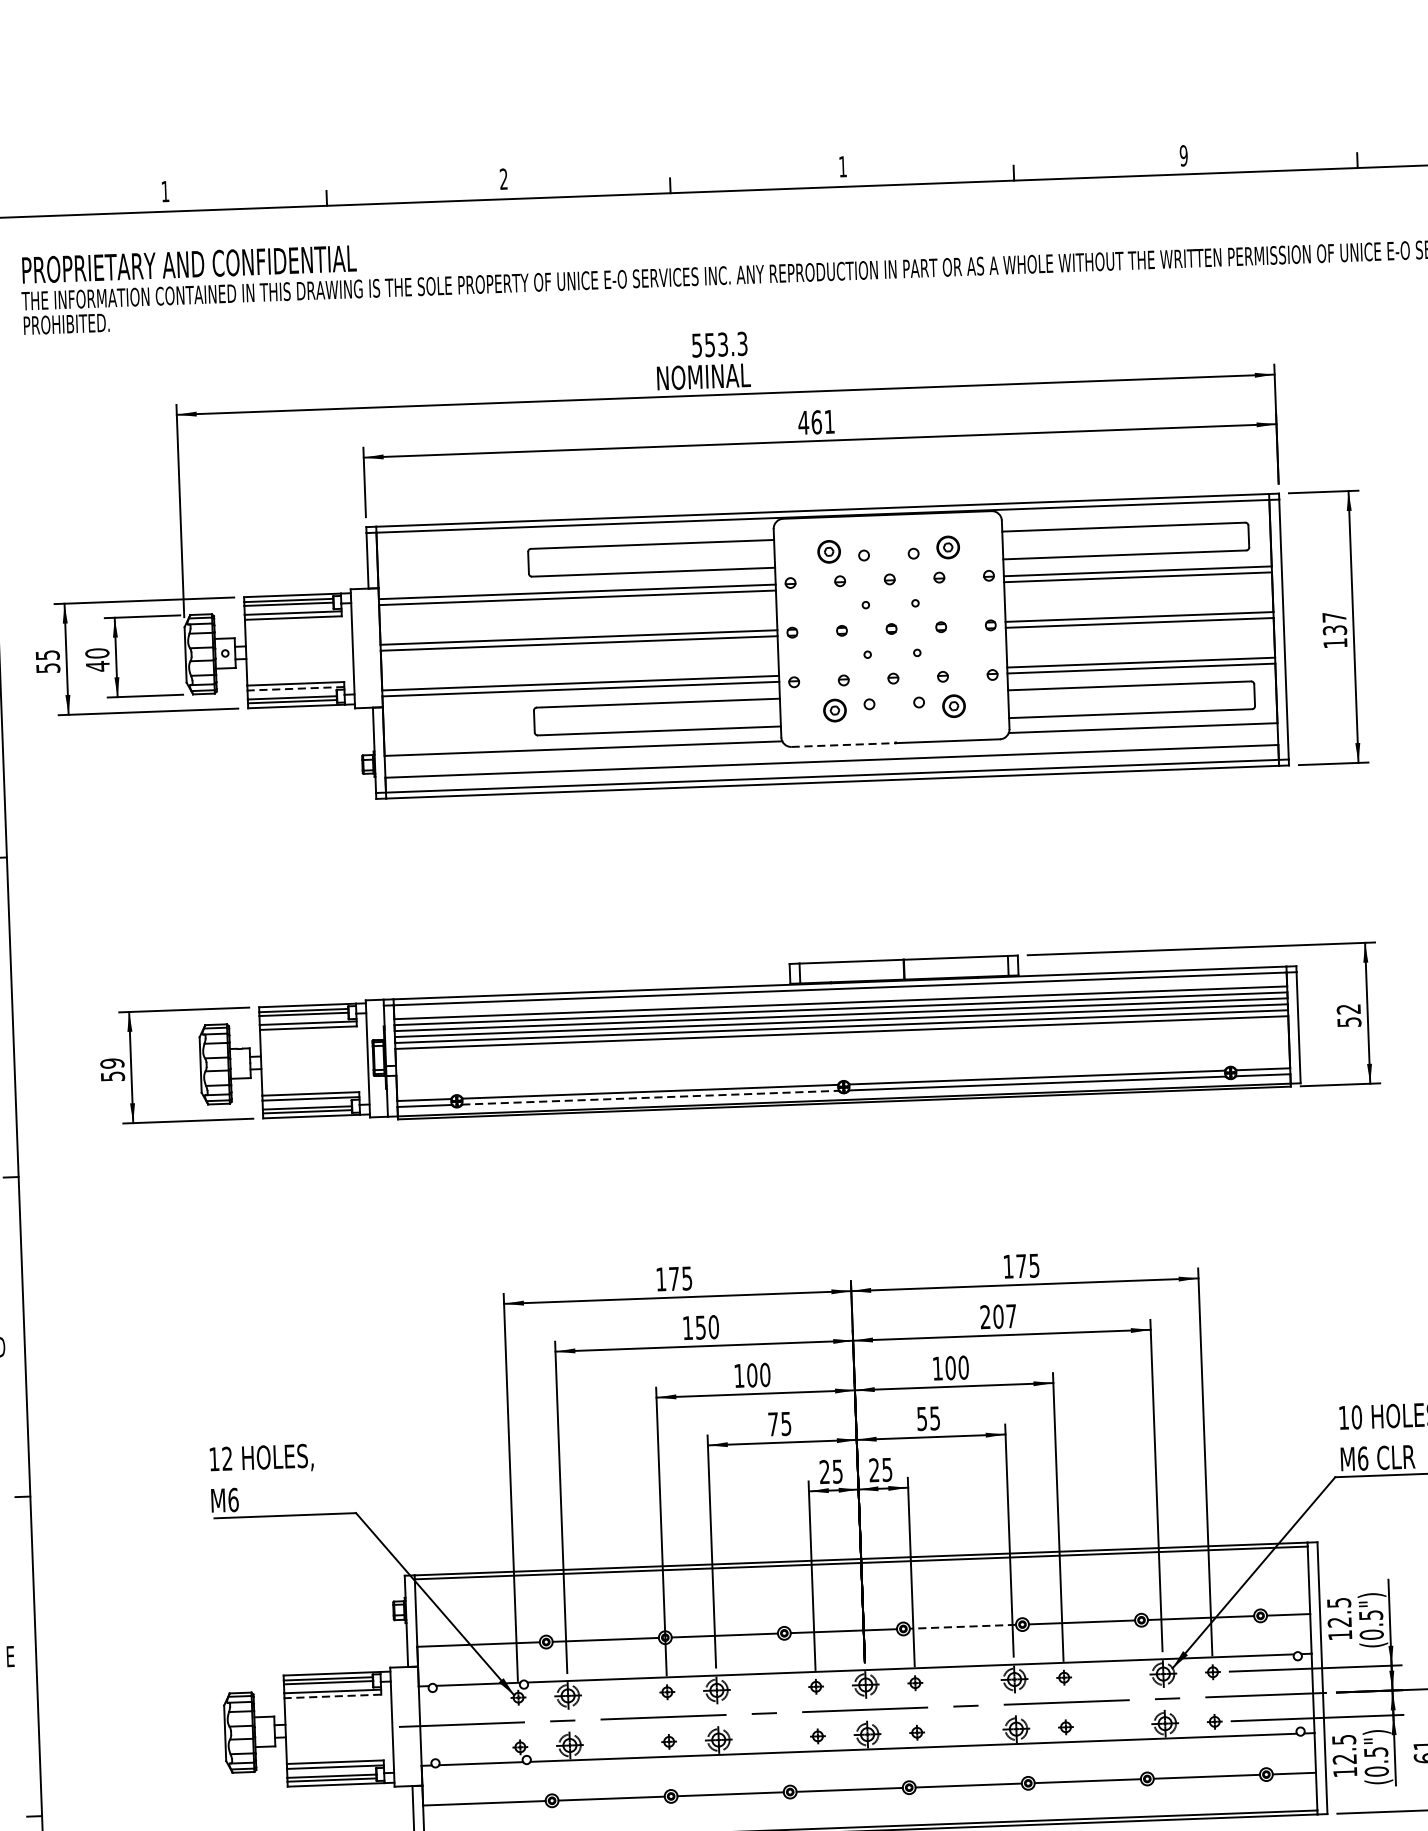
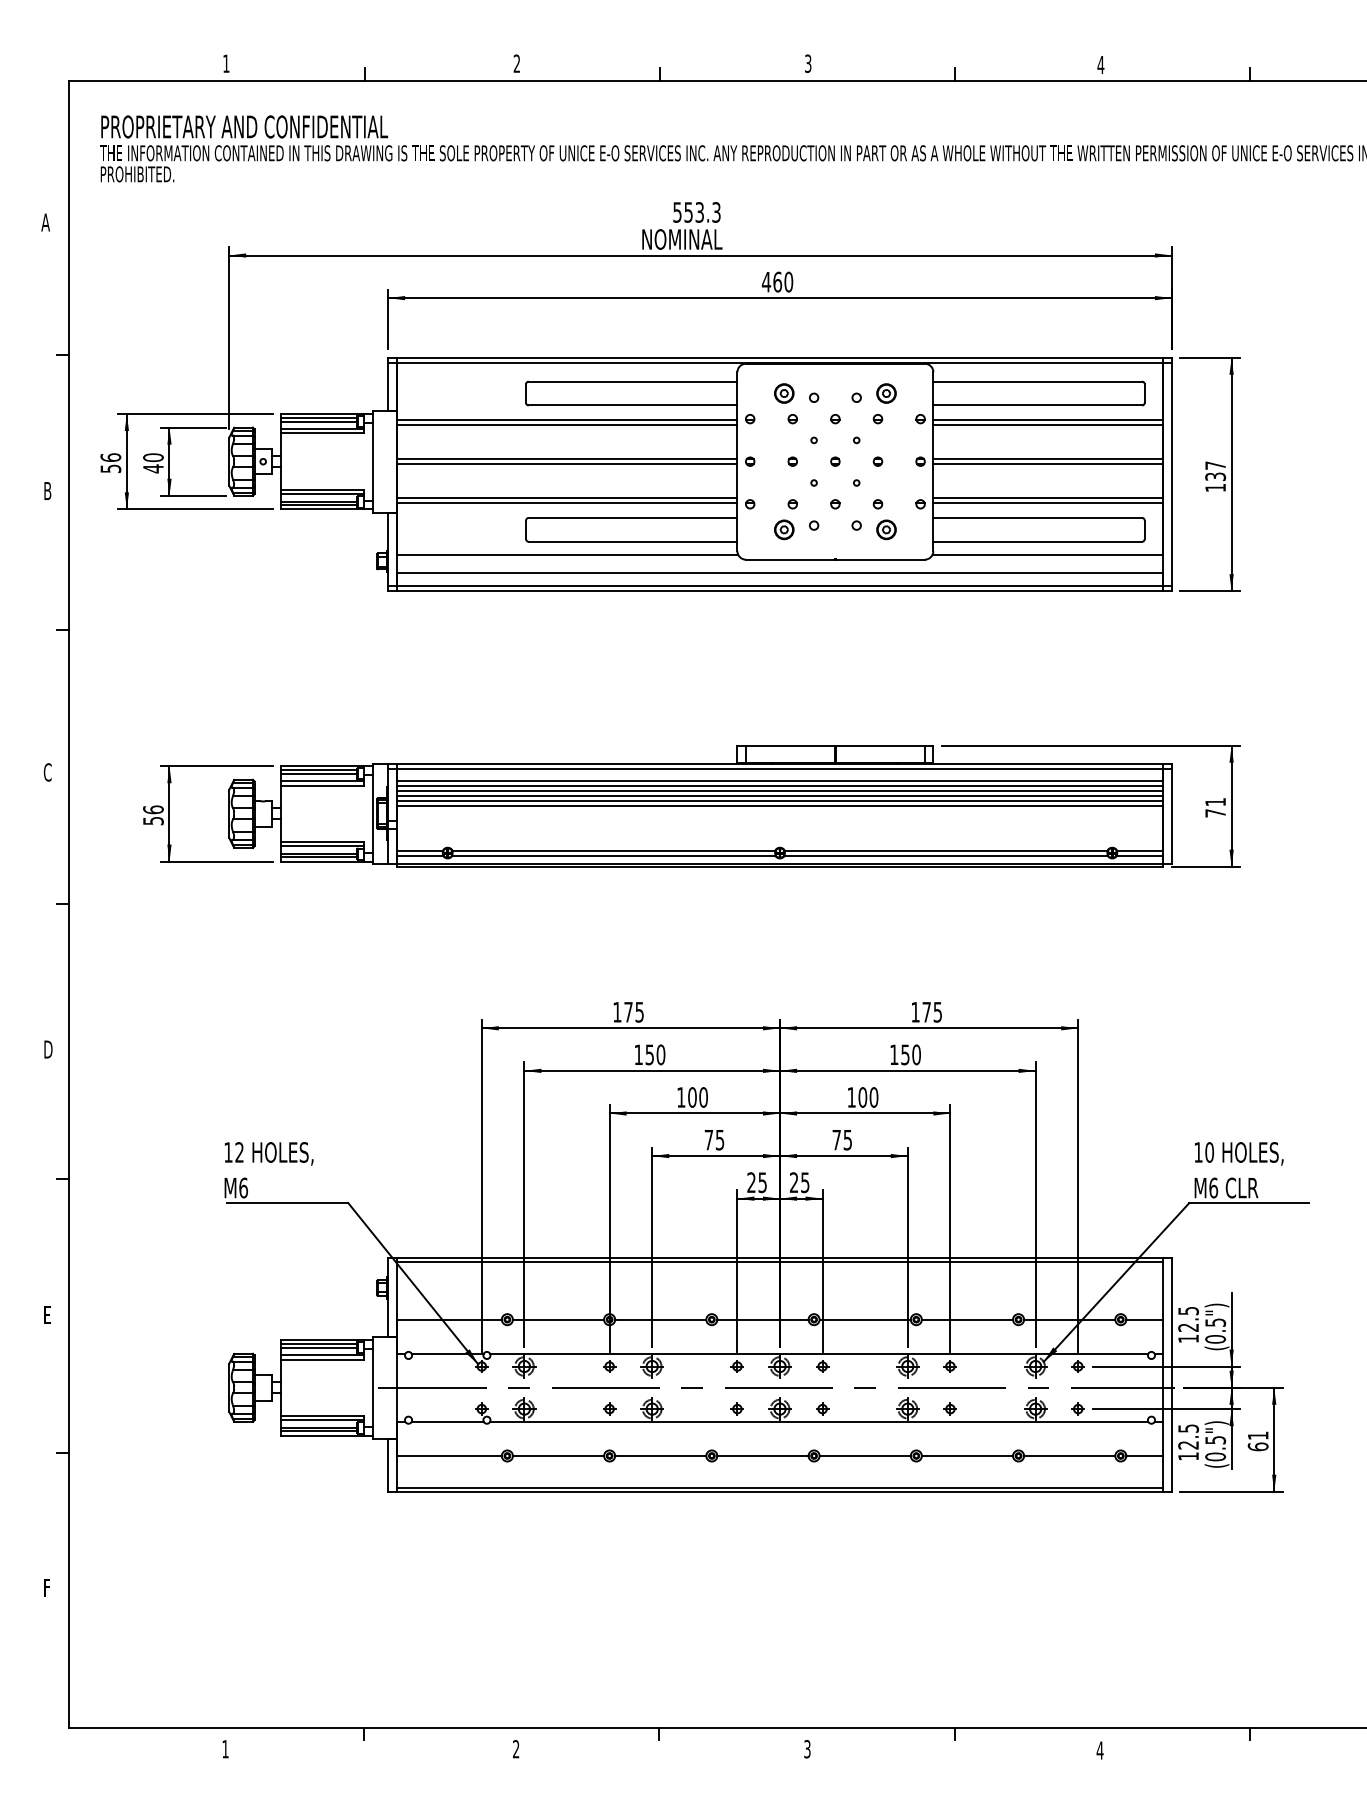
text: (1183, 155) -> (1100, 64), 9 -> 4
text: (843, 166) -> (808, 63), 1 -> 3
text: (829, 421) -> (788, 281), 461 -> 460
text: (47, 655) -> (110, 457), 55 -> 56
line: (295, 689) -> (322, 494), dashed -> solid
line: (843, 744) -> (790, 559), dashed -> solid
text: (1348, 1015) -> (1215, 807), 52 -> 71
text: (112, 1063) -> (153, 809), 59 -> 56
line: (650, 1098) -> (613, 856), dashed -> solid
text: (998, 1316) -> (905, 1054), 207 -> 150
text: (921, 1419) -> (836, 1140), 55 -> 75
line: (963, 1626) -> (865, 1319), dashed -> solid
line: (332, 1696) -> (322, 1359), dashed -> solid

